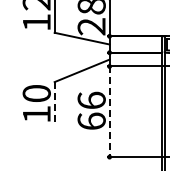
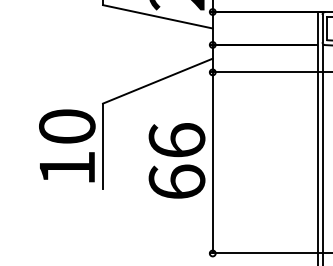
line: (54, 103) -> (102, 146), dashed -> solid
line: (109, 112) -> (212, 164), dashed -> solid

